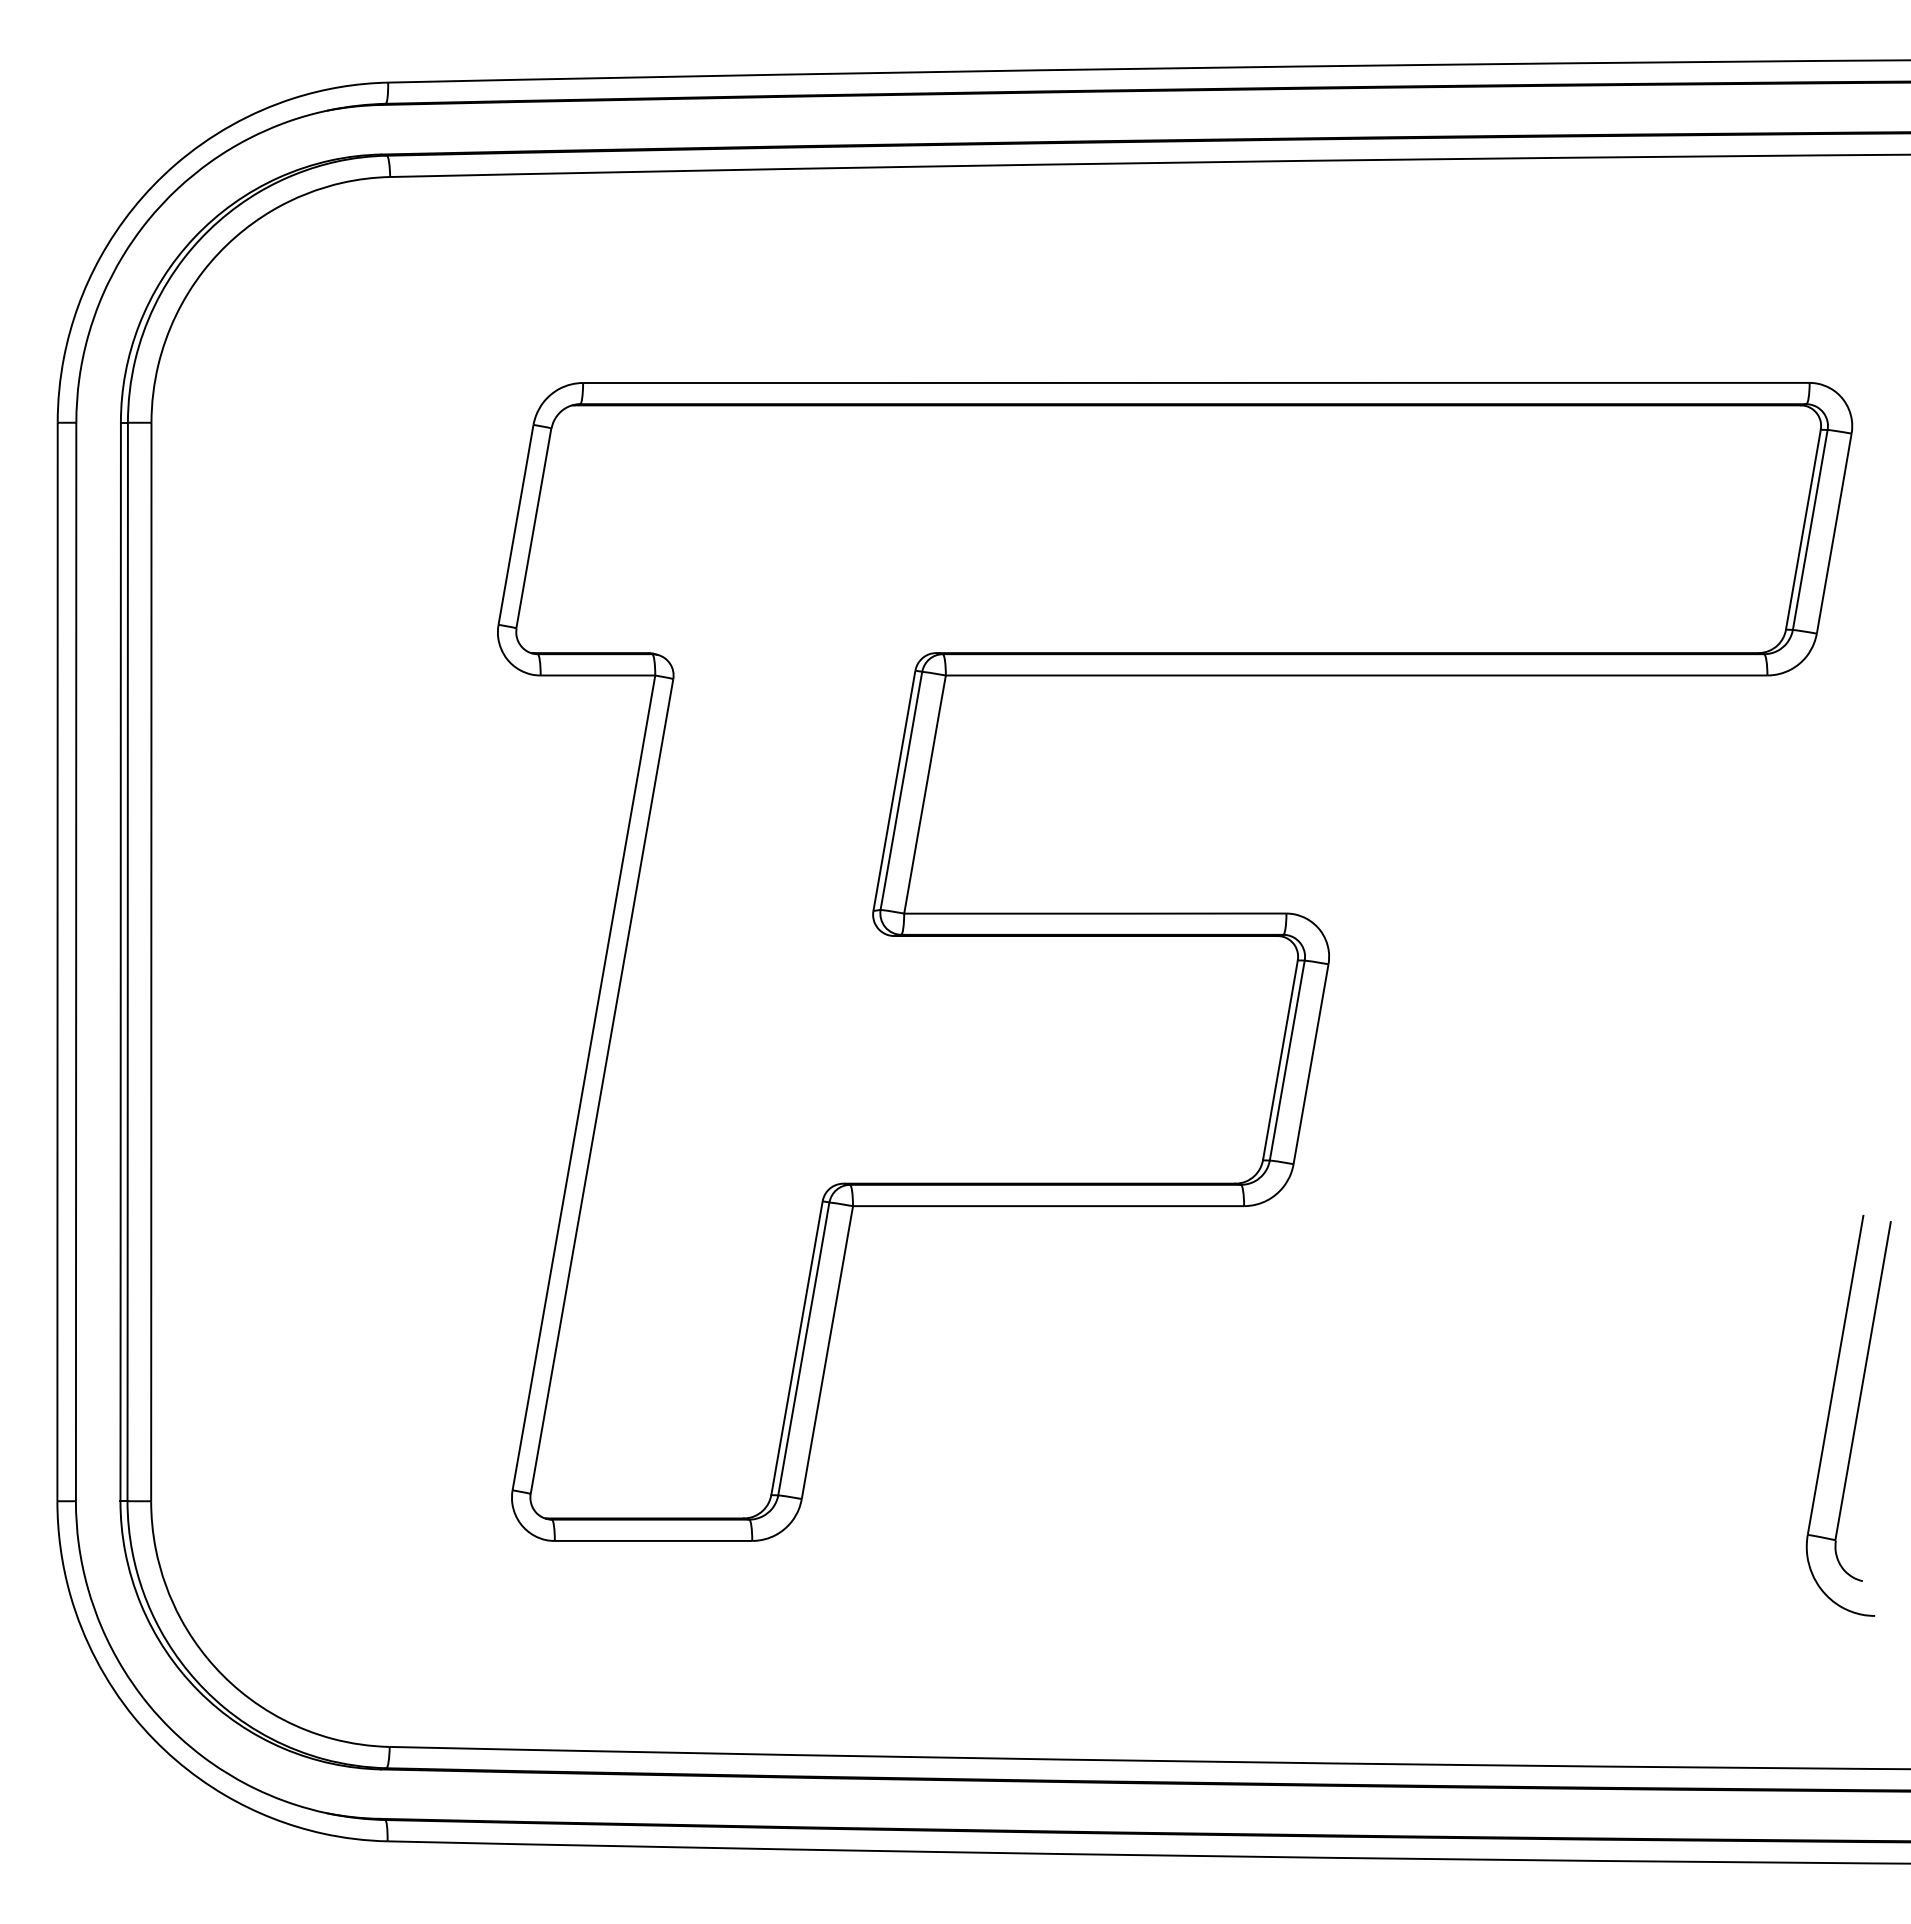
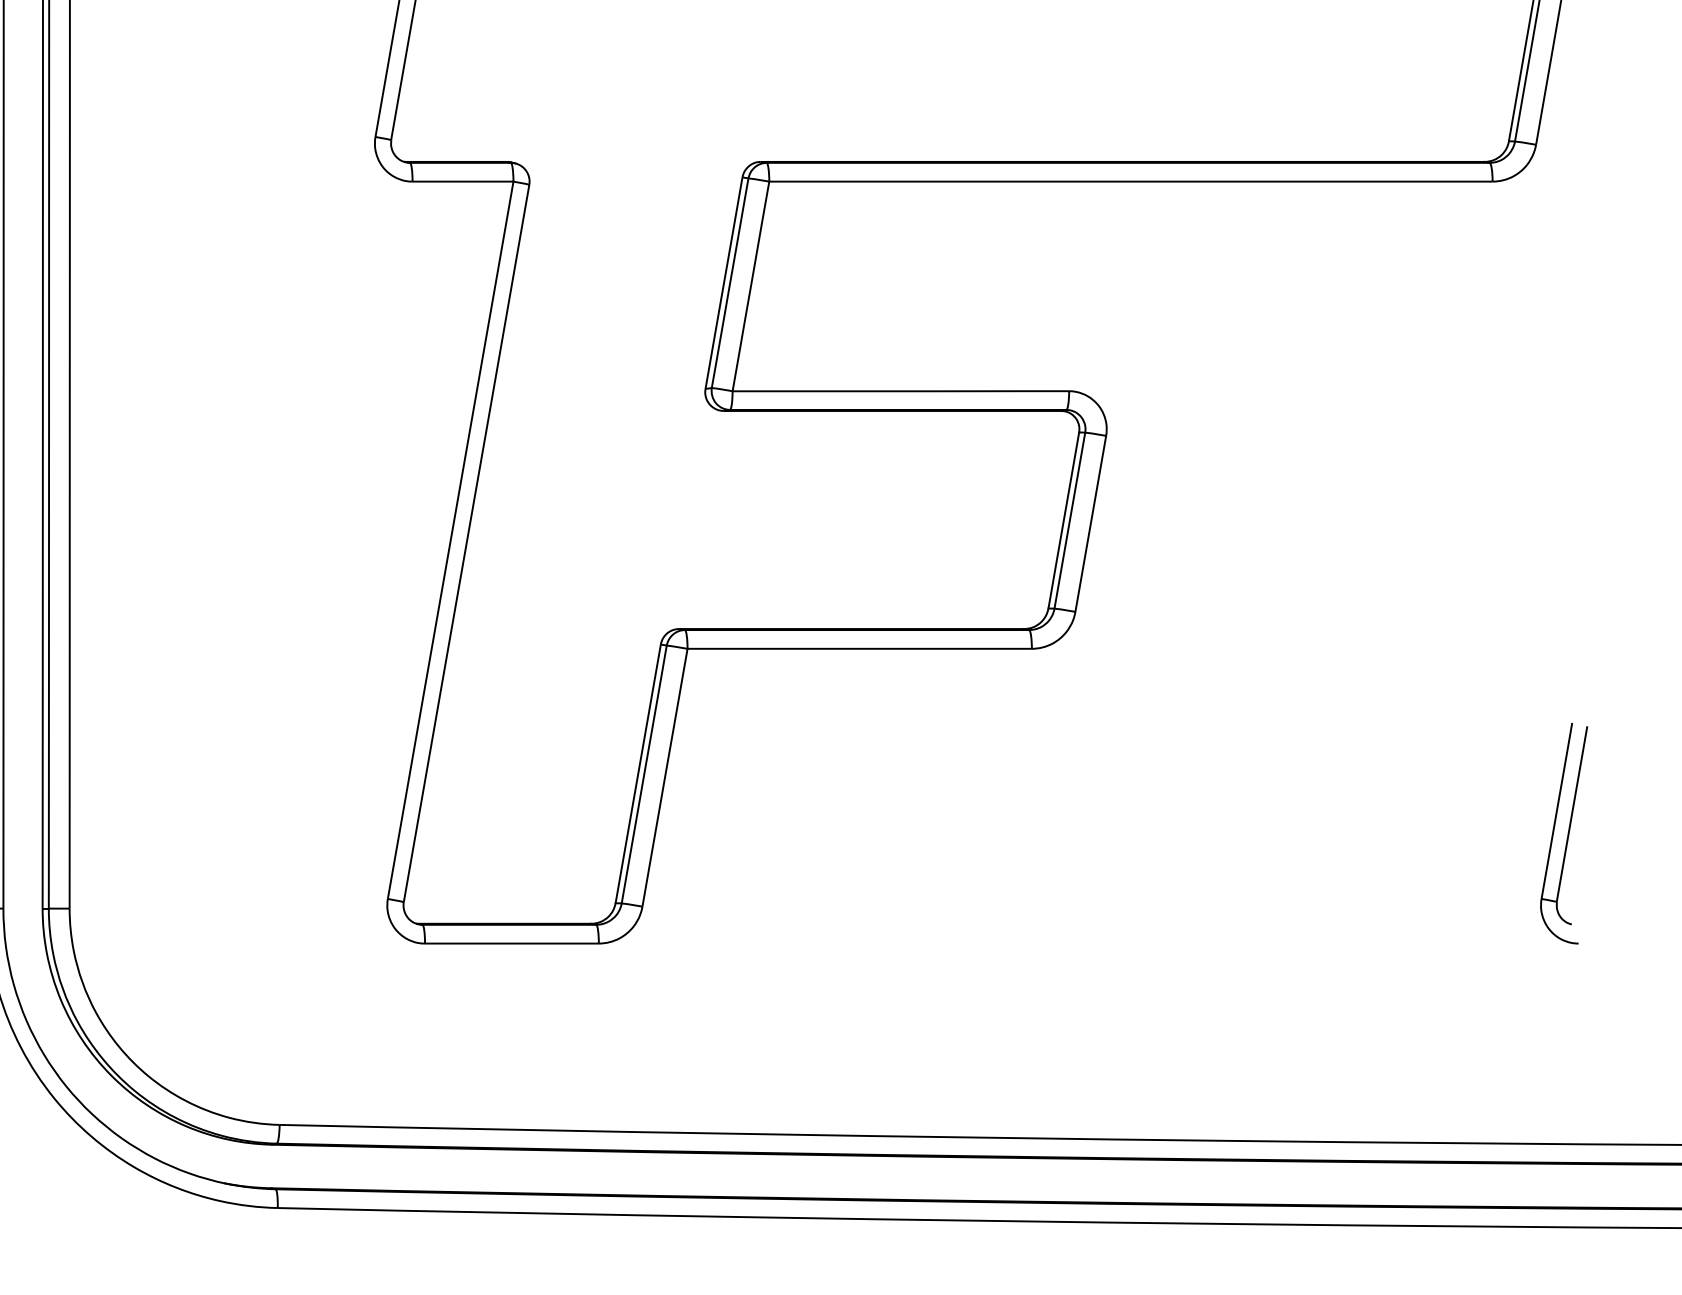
part: (1848, 1415) -> (1563, 833), size x0.62

